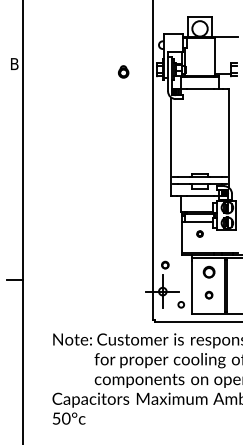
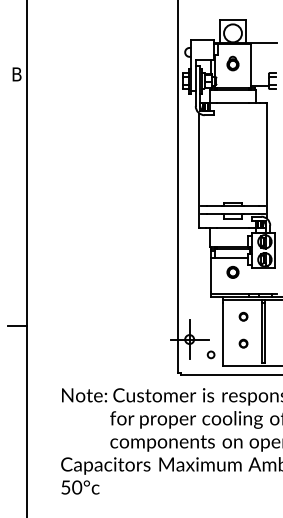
part: (123, 71) -> (232, 63), moved
part: (199, 234) -> (232, 272), size x1.67
part: (165, 264) -> (192, 308), removed
part: (209, 271) -> (243, 316), size x0.62

